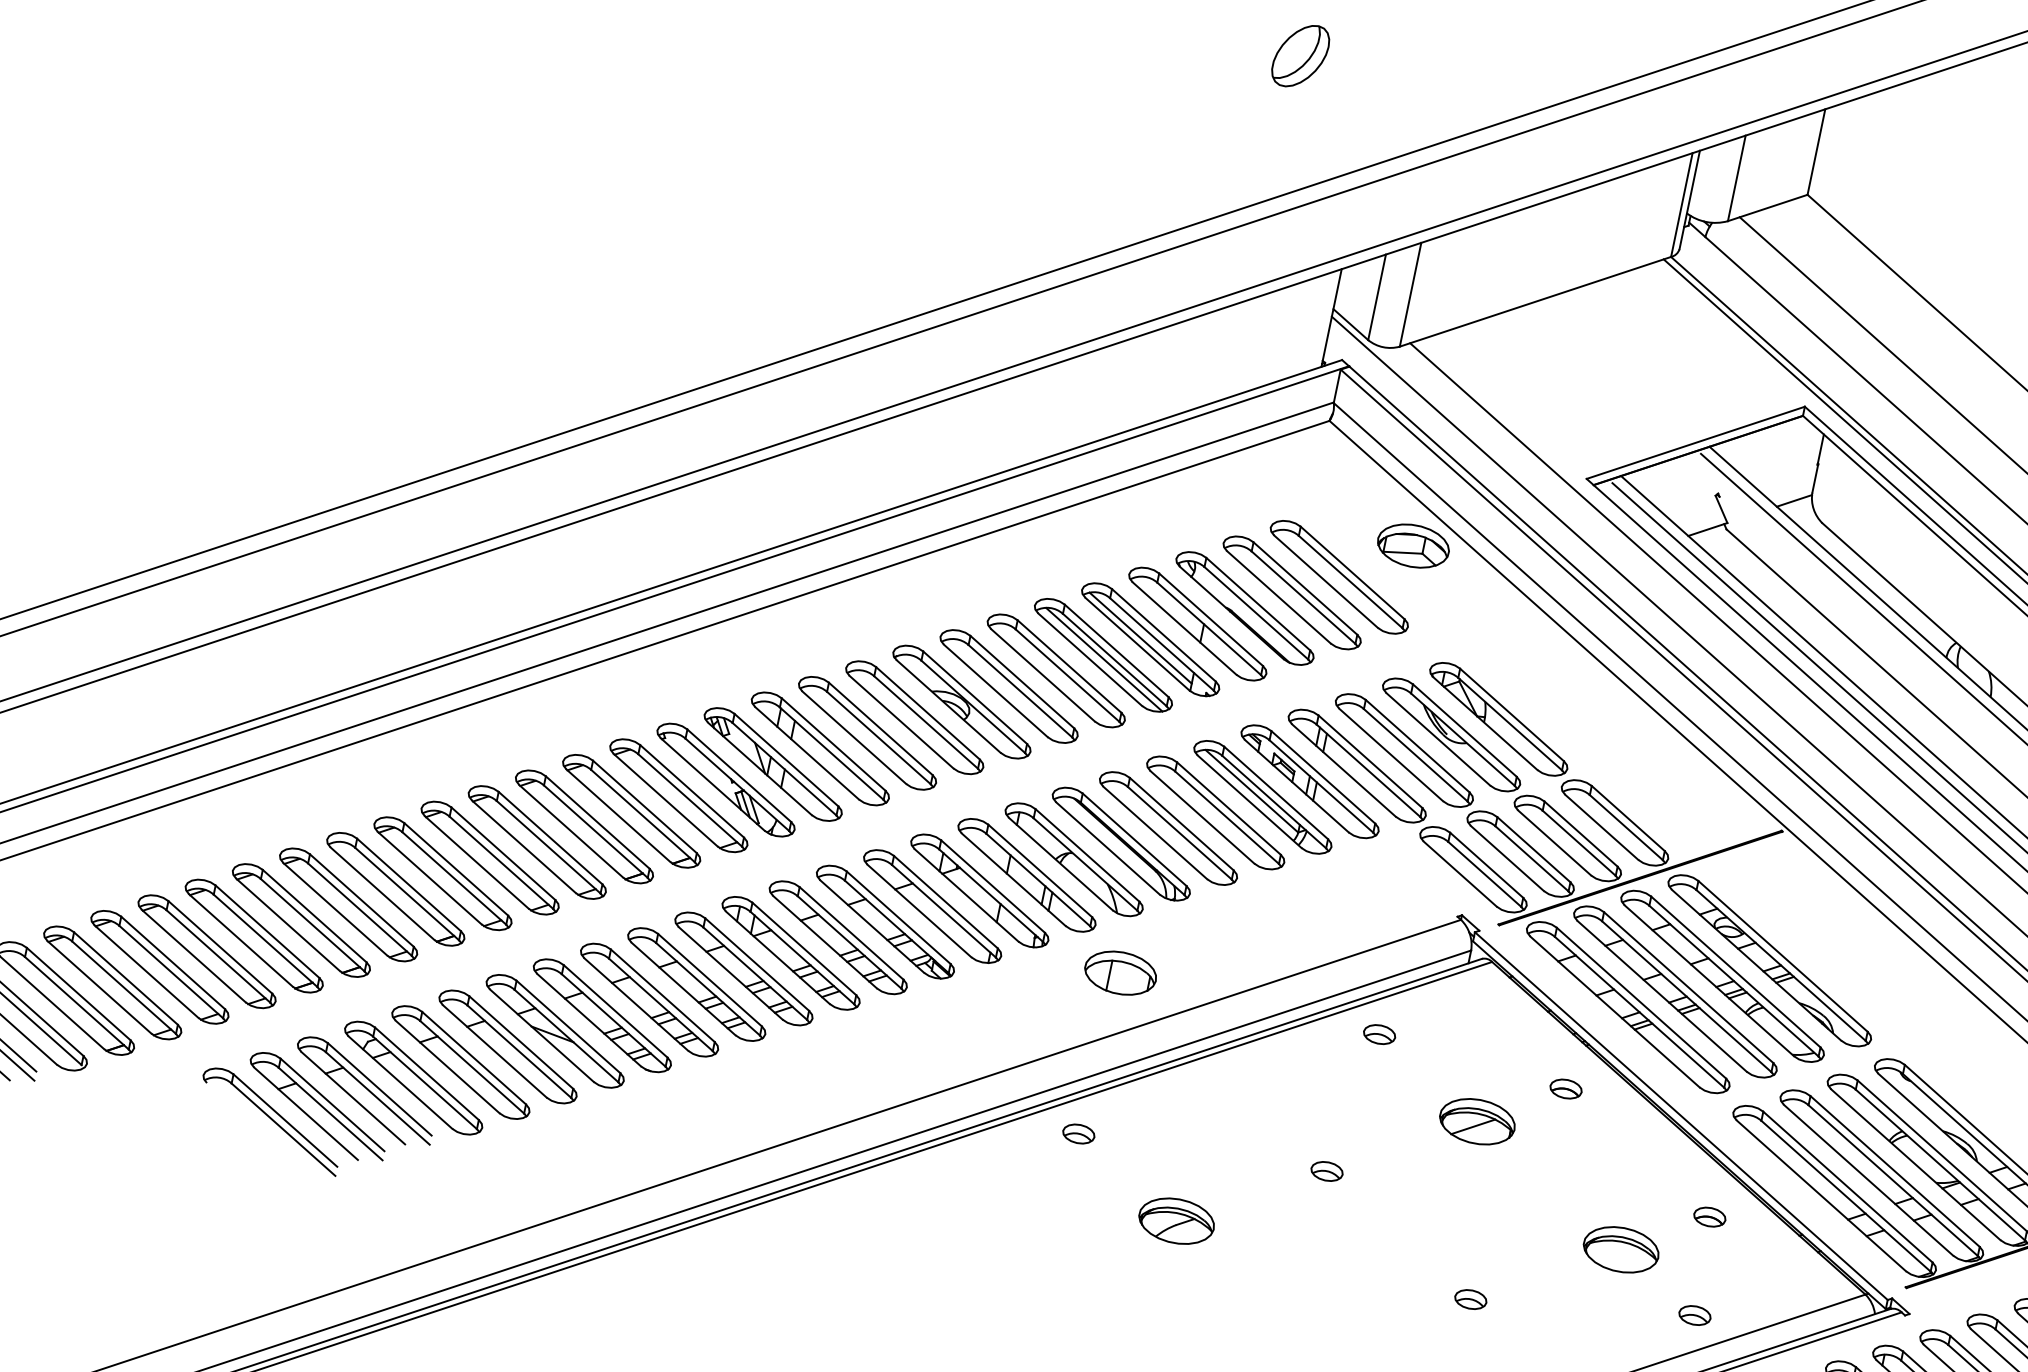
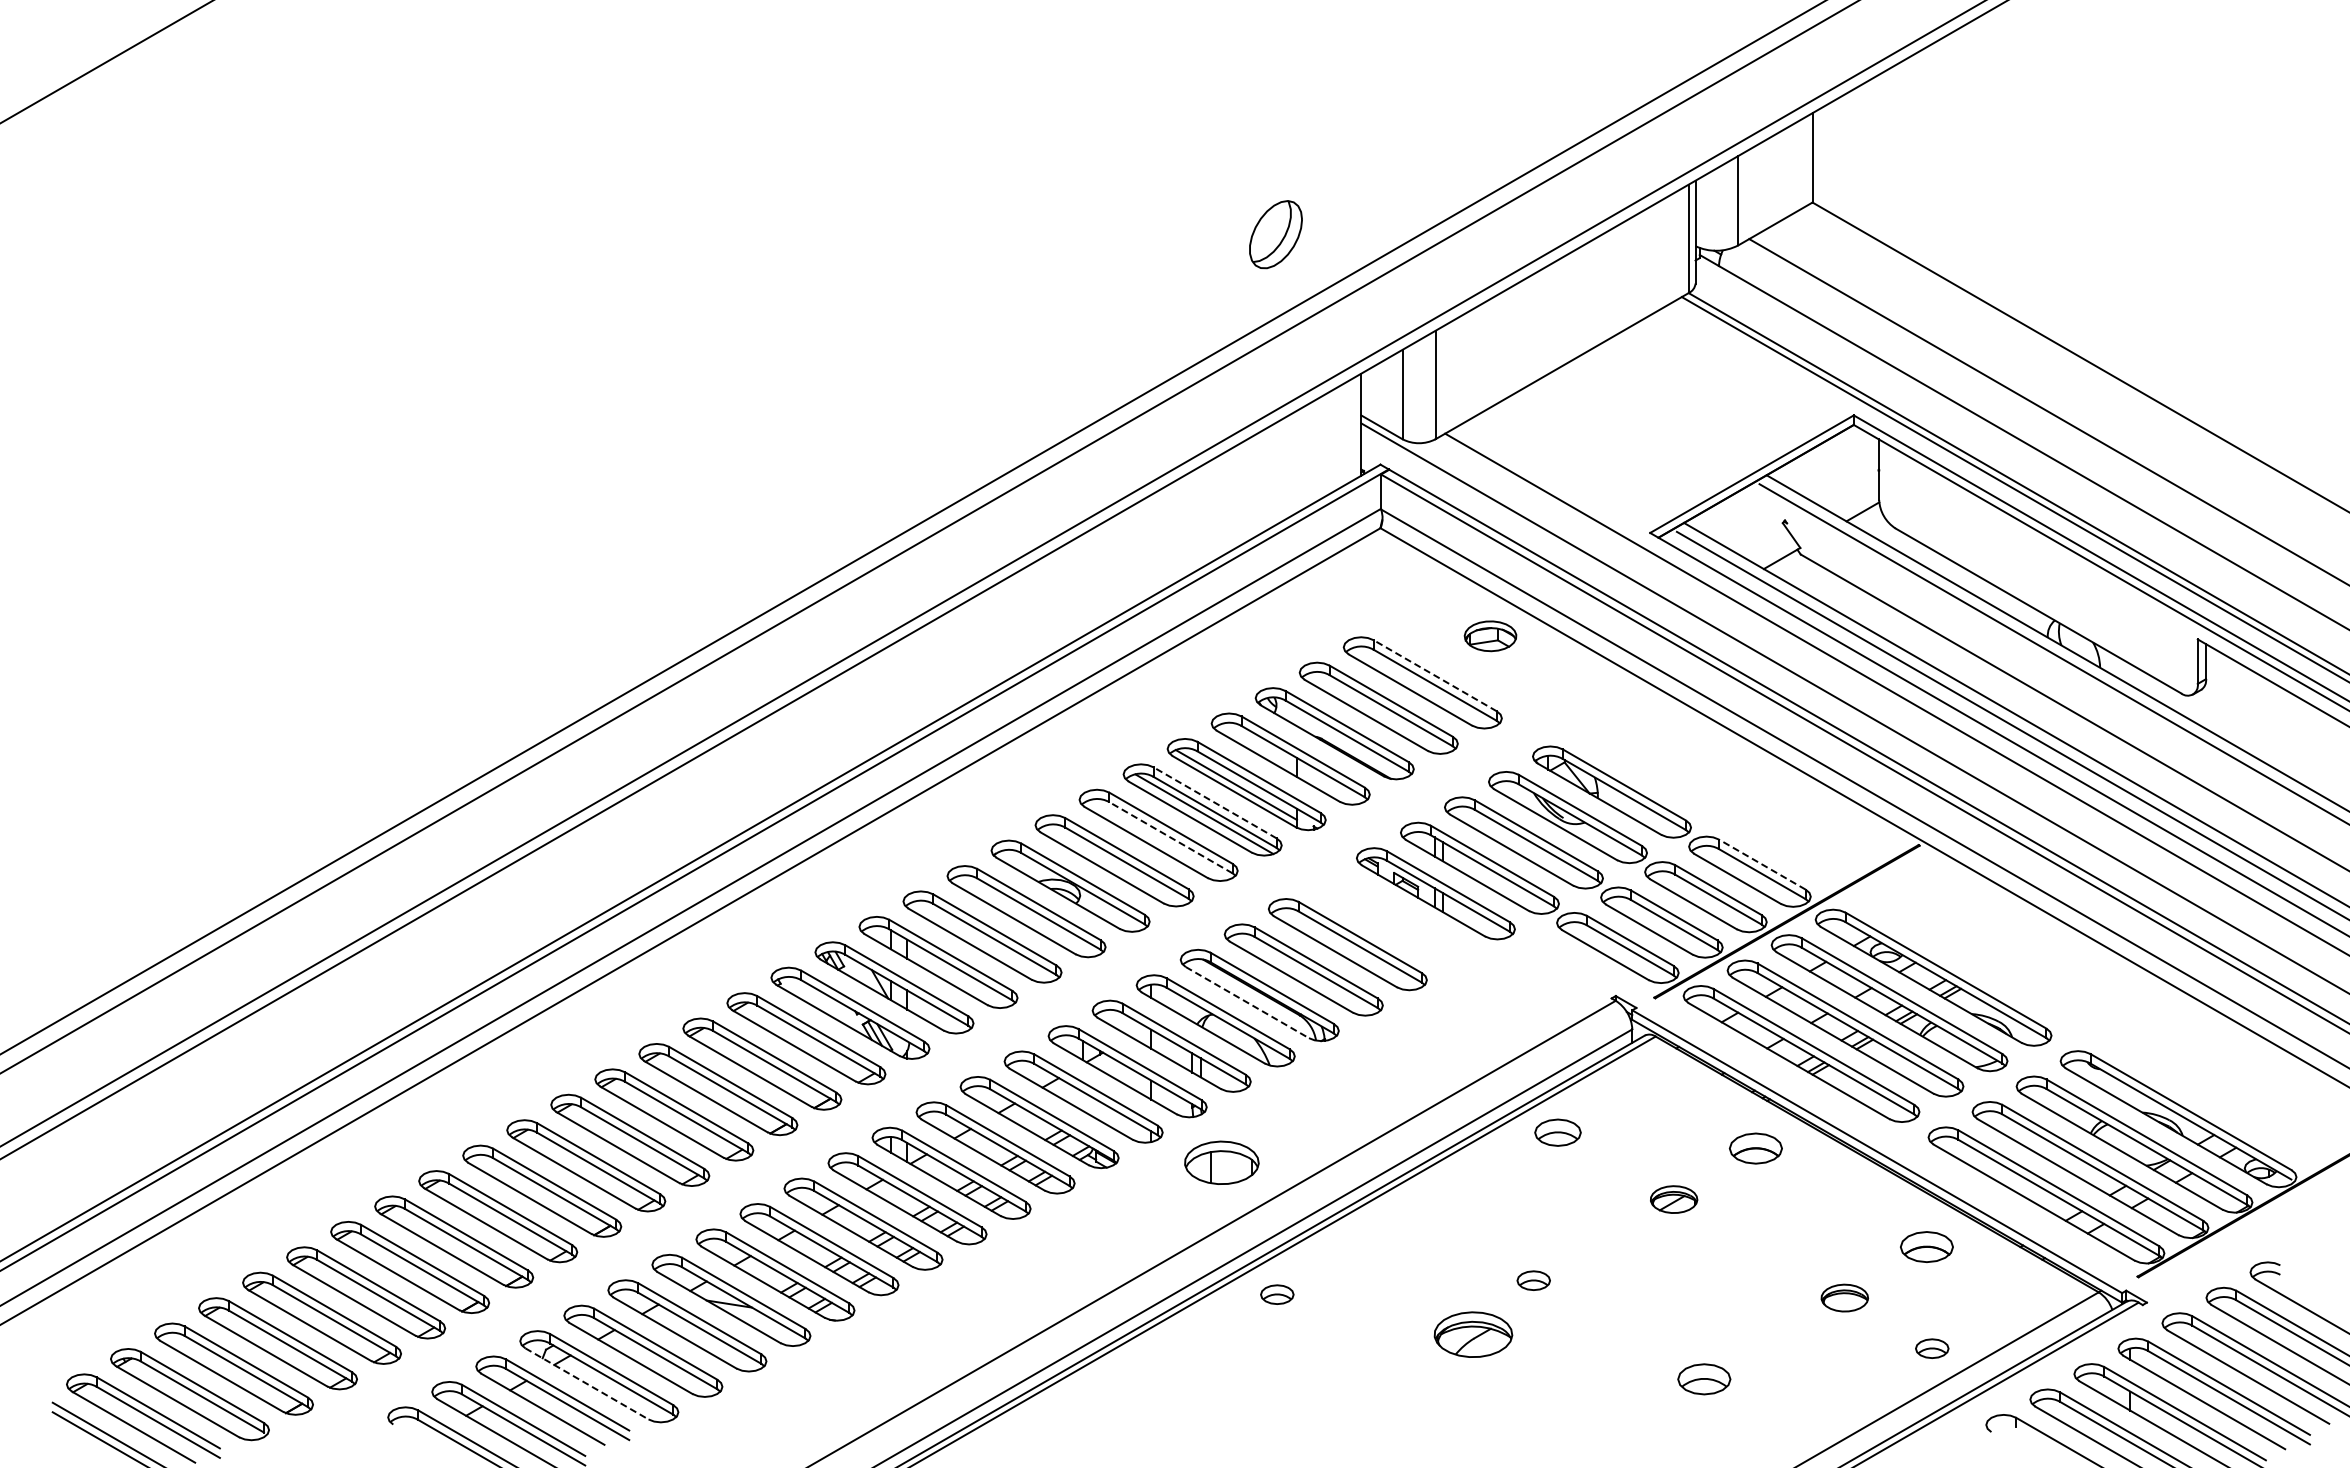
part: (1300, 55) -> (1275, 234), moved
part: (1413, 546) -> (1490, 636), size x0.7
line: (1351, 572) -> (1434, 675), solid -> dashed
line: (1116, 650) -> (1214, 802), solid -> dashed
line: (1067, 675) -> (1170, 837), solid -> dashed
part: (1262, 796) -> (1391, 918), removed
line: (1627, 818) -> (1761, 864), solid -> dashed
line: (1108, 848) -> (1247, 1002), solid -> dashed
part: (1120, 972) -> (1221, 1162), moved
part: (1379, 1034) -> (1557, 1132), size x1.4
line: (400, 1083) -> (587, 1384), solid -> dashed
part: (1566, 1089) -> (1756, 1148), size x1.6
part: (1476, 1121) -> (1673, 1199), size x0.6
part: (1709, 1216) -> (1926, 1246), size x1.6
part: (1176, 1221) -> (1473, 1334), moved
part: (1621, 1249) -> (1844, 1297), size x0.6
part: (1471, 1298) -> (1704, 1378), size x1.6

